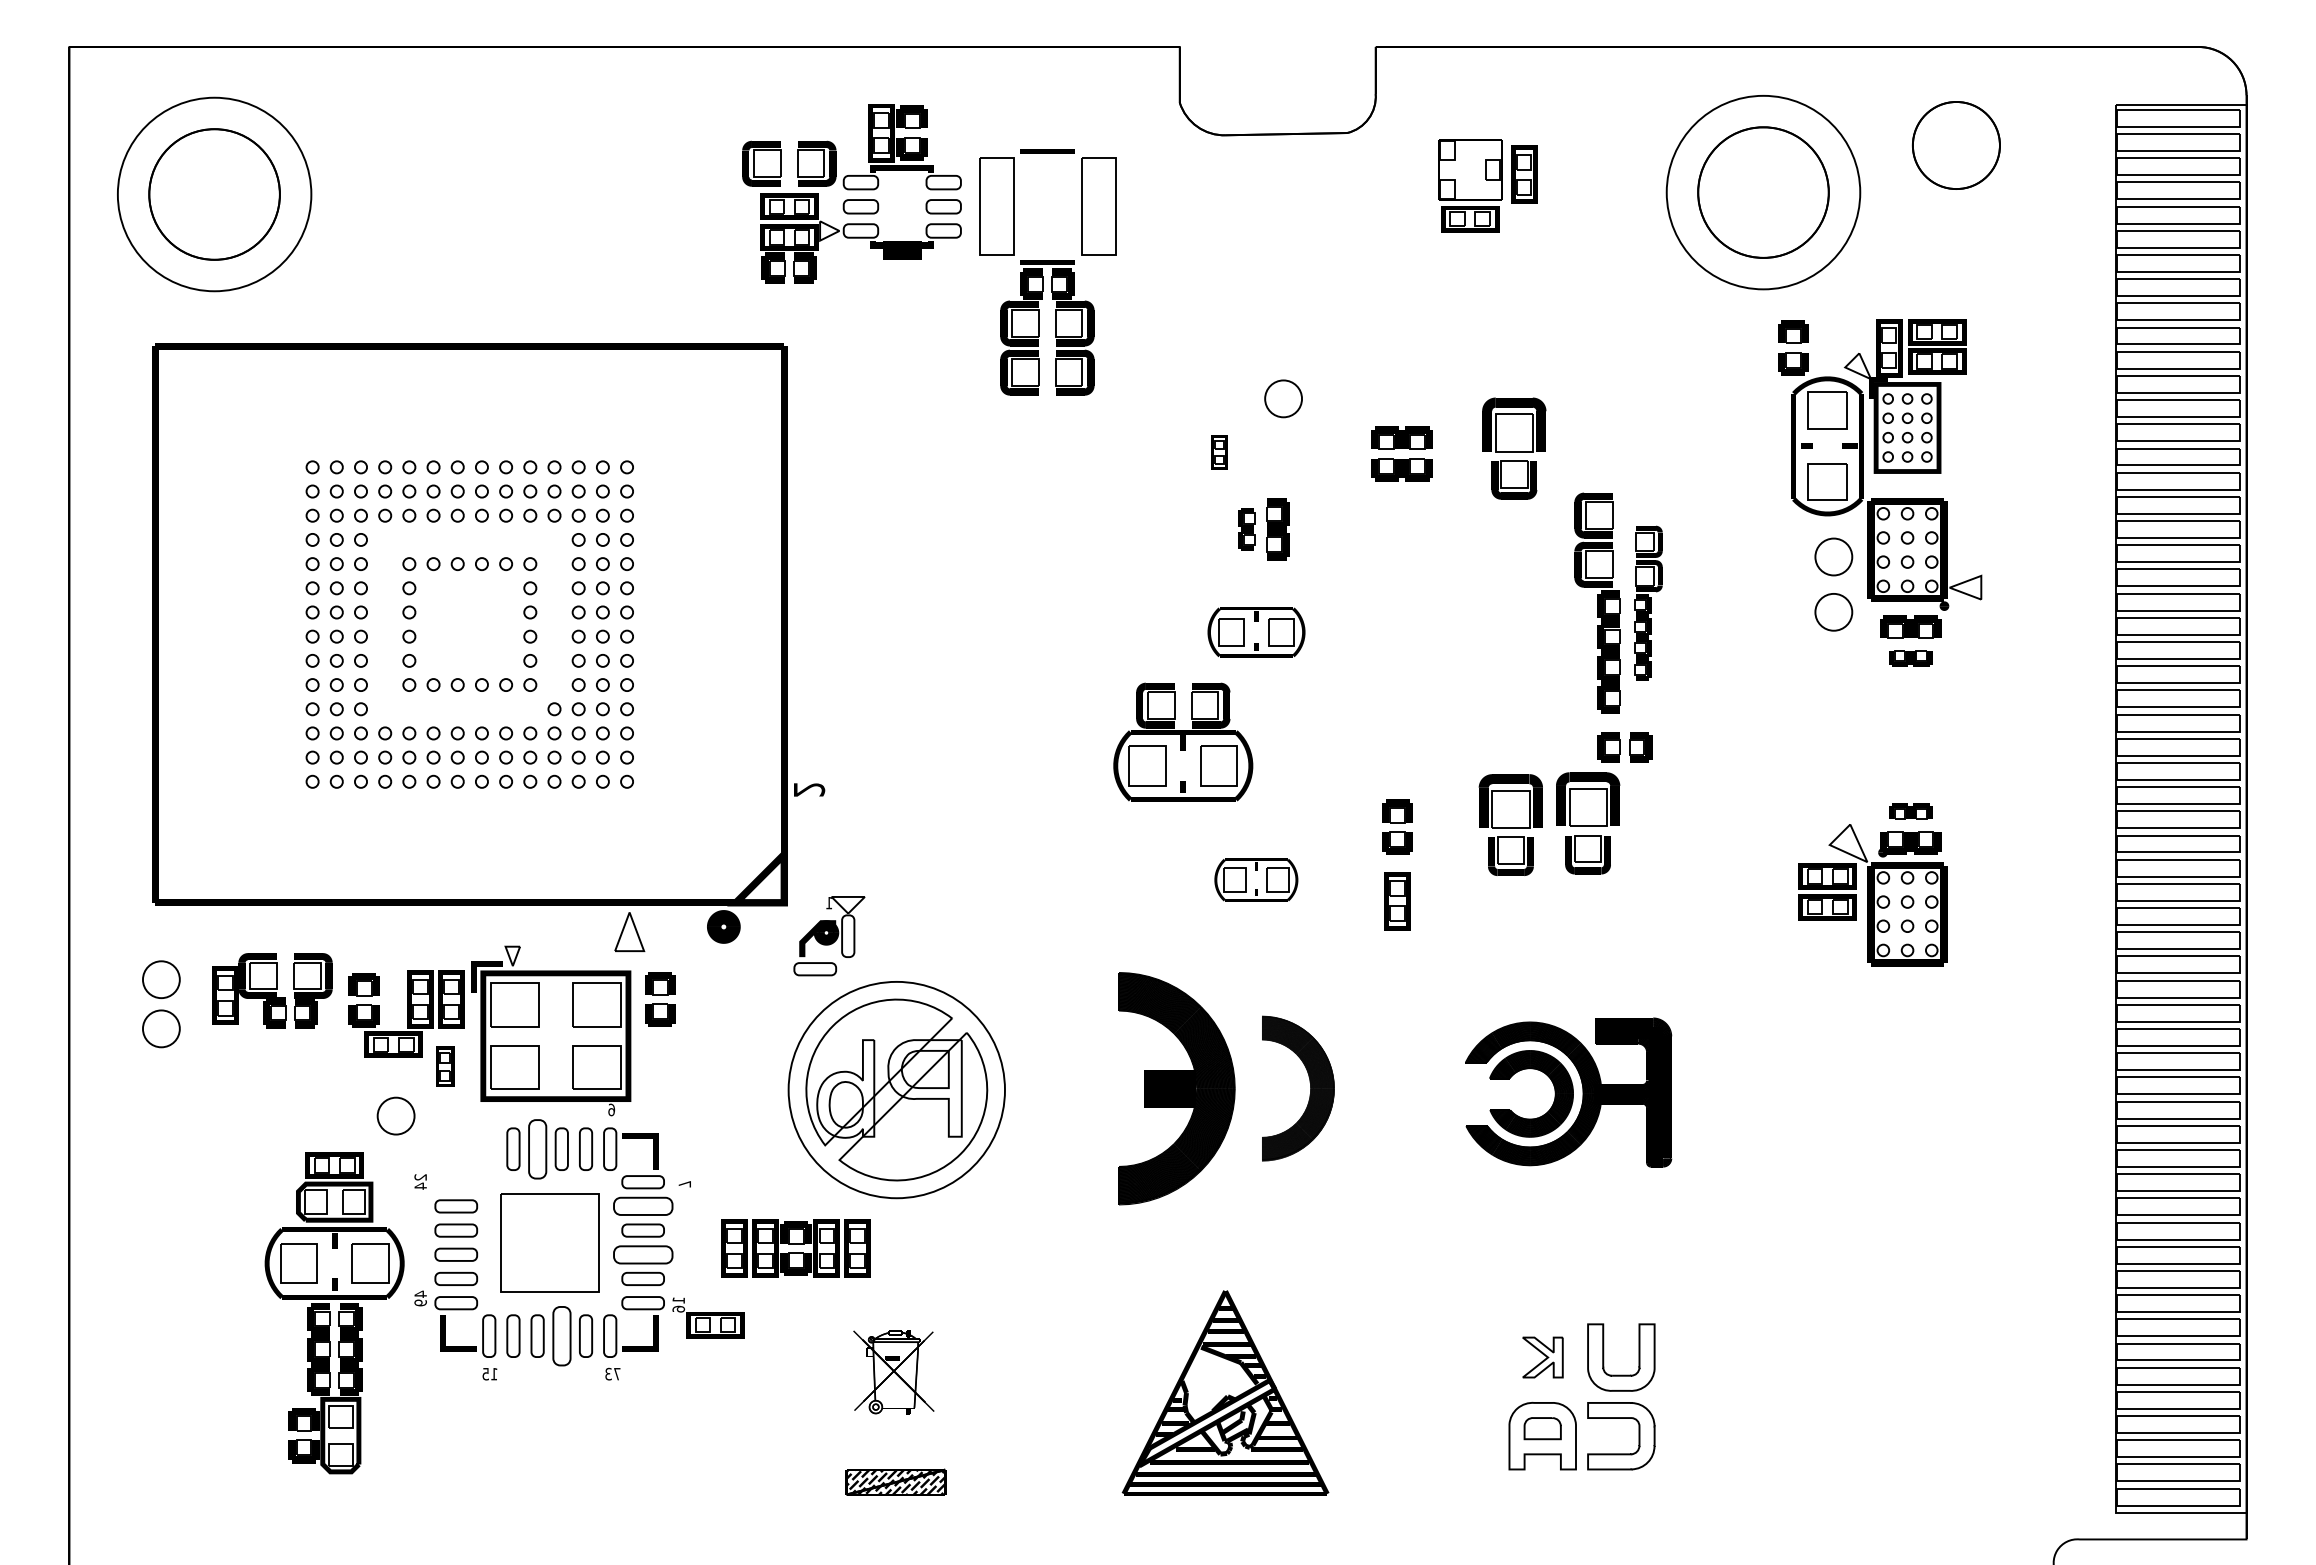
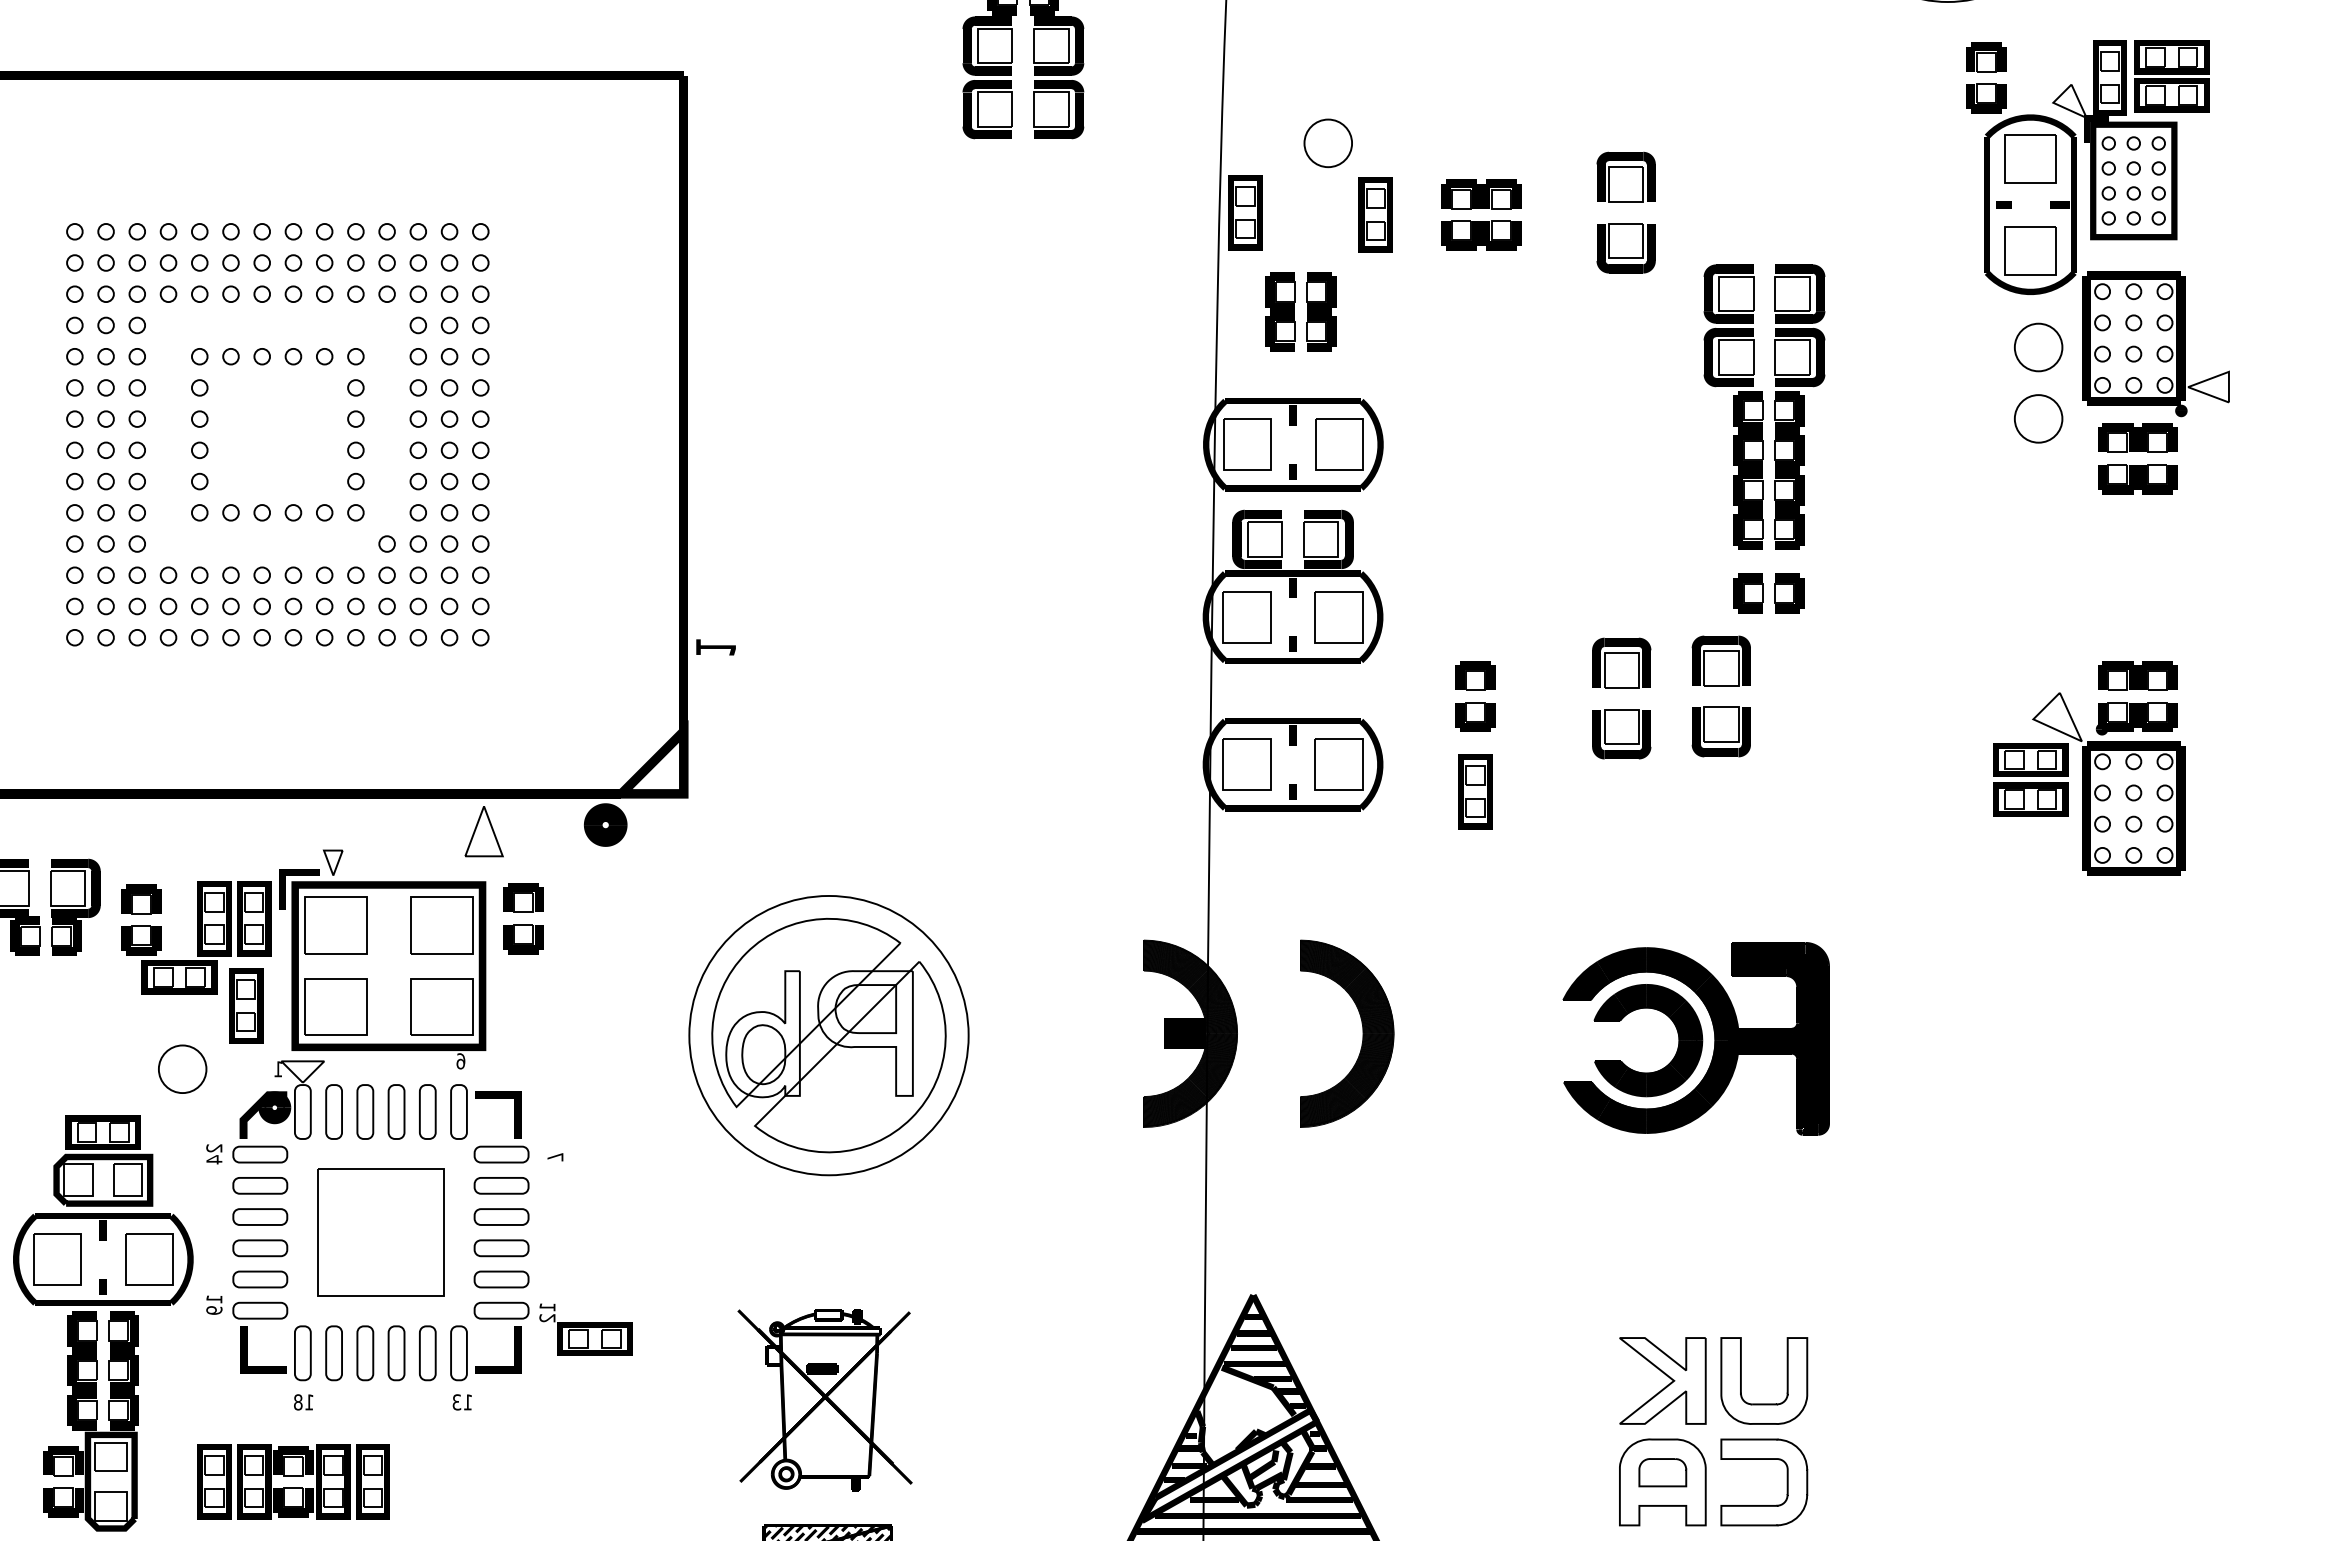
part: (1514, 424) -> (1626, 176), size x0.71
part: (1219, 452) -> (1245, 212), size x1.67
part: (1320, 454) -> (1375, 215), added
part: (1246, 529) -> (1280, 311), size x1.43
part: (1648, 602) -> (1799, 406), size x1.43
part: (1256, 632) -> (1293, 444), size x1.43
part: (1910, 658) -> (2137, 478), size x1.43
part: (1183, 741) -> (1293, 585), moved
text: (809, 789) -> (716, 647), 2 -> 1
part: (1587, 799) -> (1720, 660), size x0.71
part: (1510, 800) -> (1621, 661), size x0.71
part: (1910, 811) -> (2137, 676), size x1.43
part: (1256, 879) -> (1293, 763), size x1.67
part: (829, 936) -> (278, 1112), moved
part: (445, 1066) -> (246, 1005), size x1.43
part: (1176, 1088) -> (1190, 1033), size x0.62
part: (537, 1148) -> (365, 1111), size x0.71
part: (642, 1206) -> (500, 1185), size x0.71
part: (795, 1248) -> (292, 1481), moved
part: (642, 1254) -> (500, 1247), size x0.71
text: (420, 1293) -> (214, 1298), 49 -> 19
text: (678, 1308) -> (547, 1317), 16 -> 12
part: (561, 1335) -> (396, 1352), size x0.71
part: (1542, 1357) -> (1662, 1380), size x1.67
part: (893, 1372) -> (824, 1400), size x1.67
text: (485, 1373) -> (298, 1401), 15 -> 18
text: (617, 1374) -> (468, 1402), 73 -> 13

